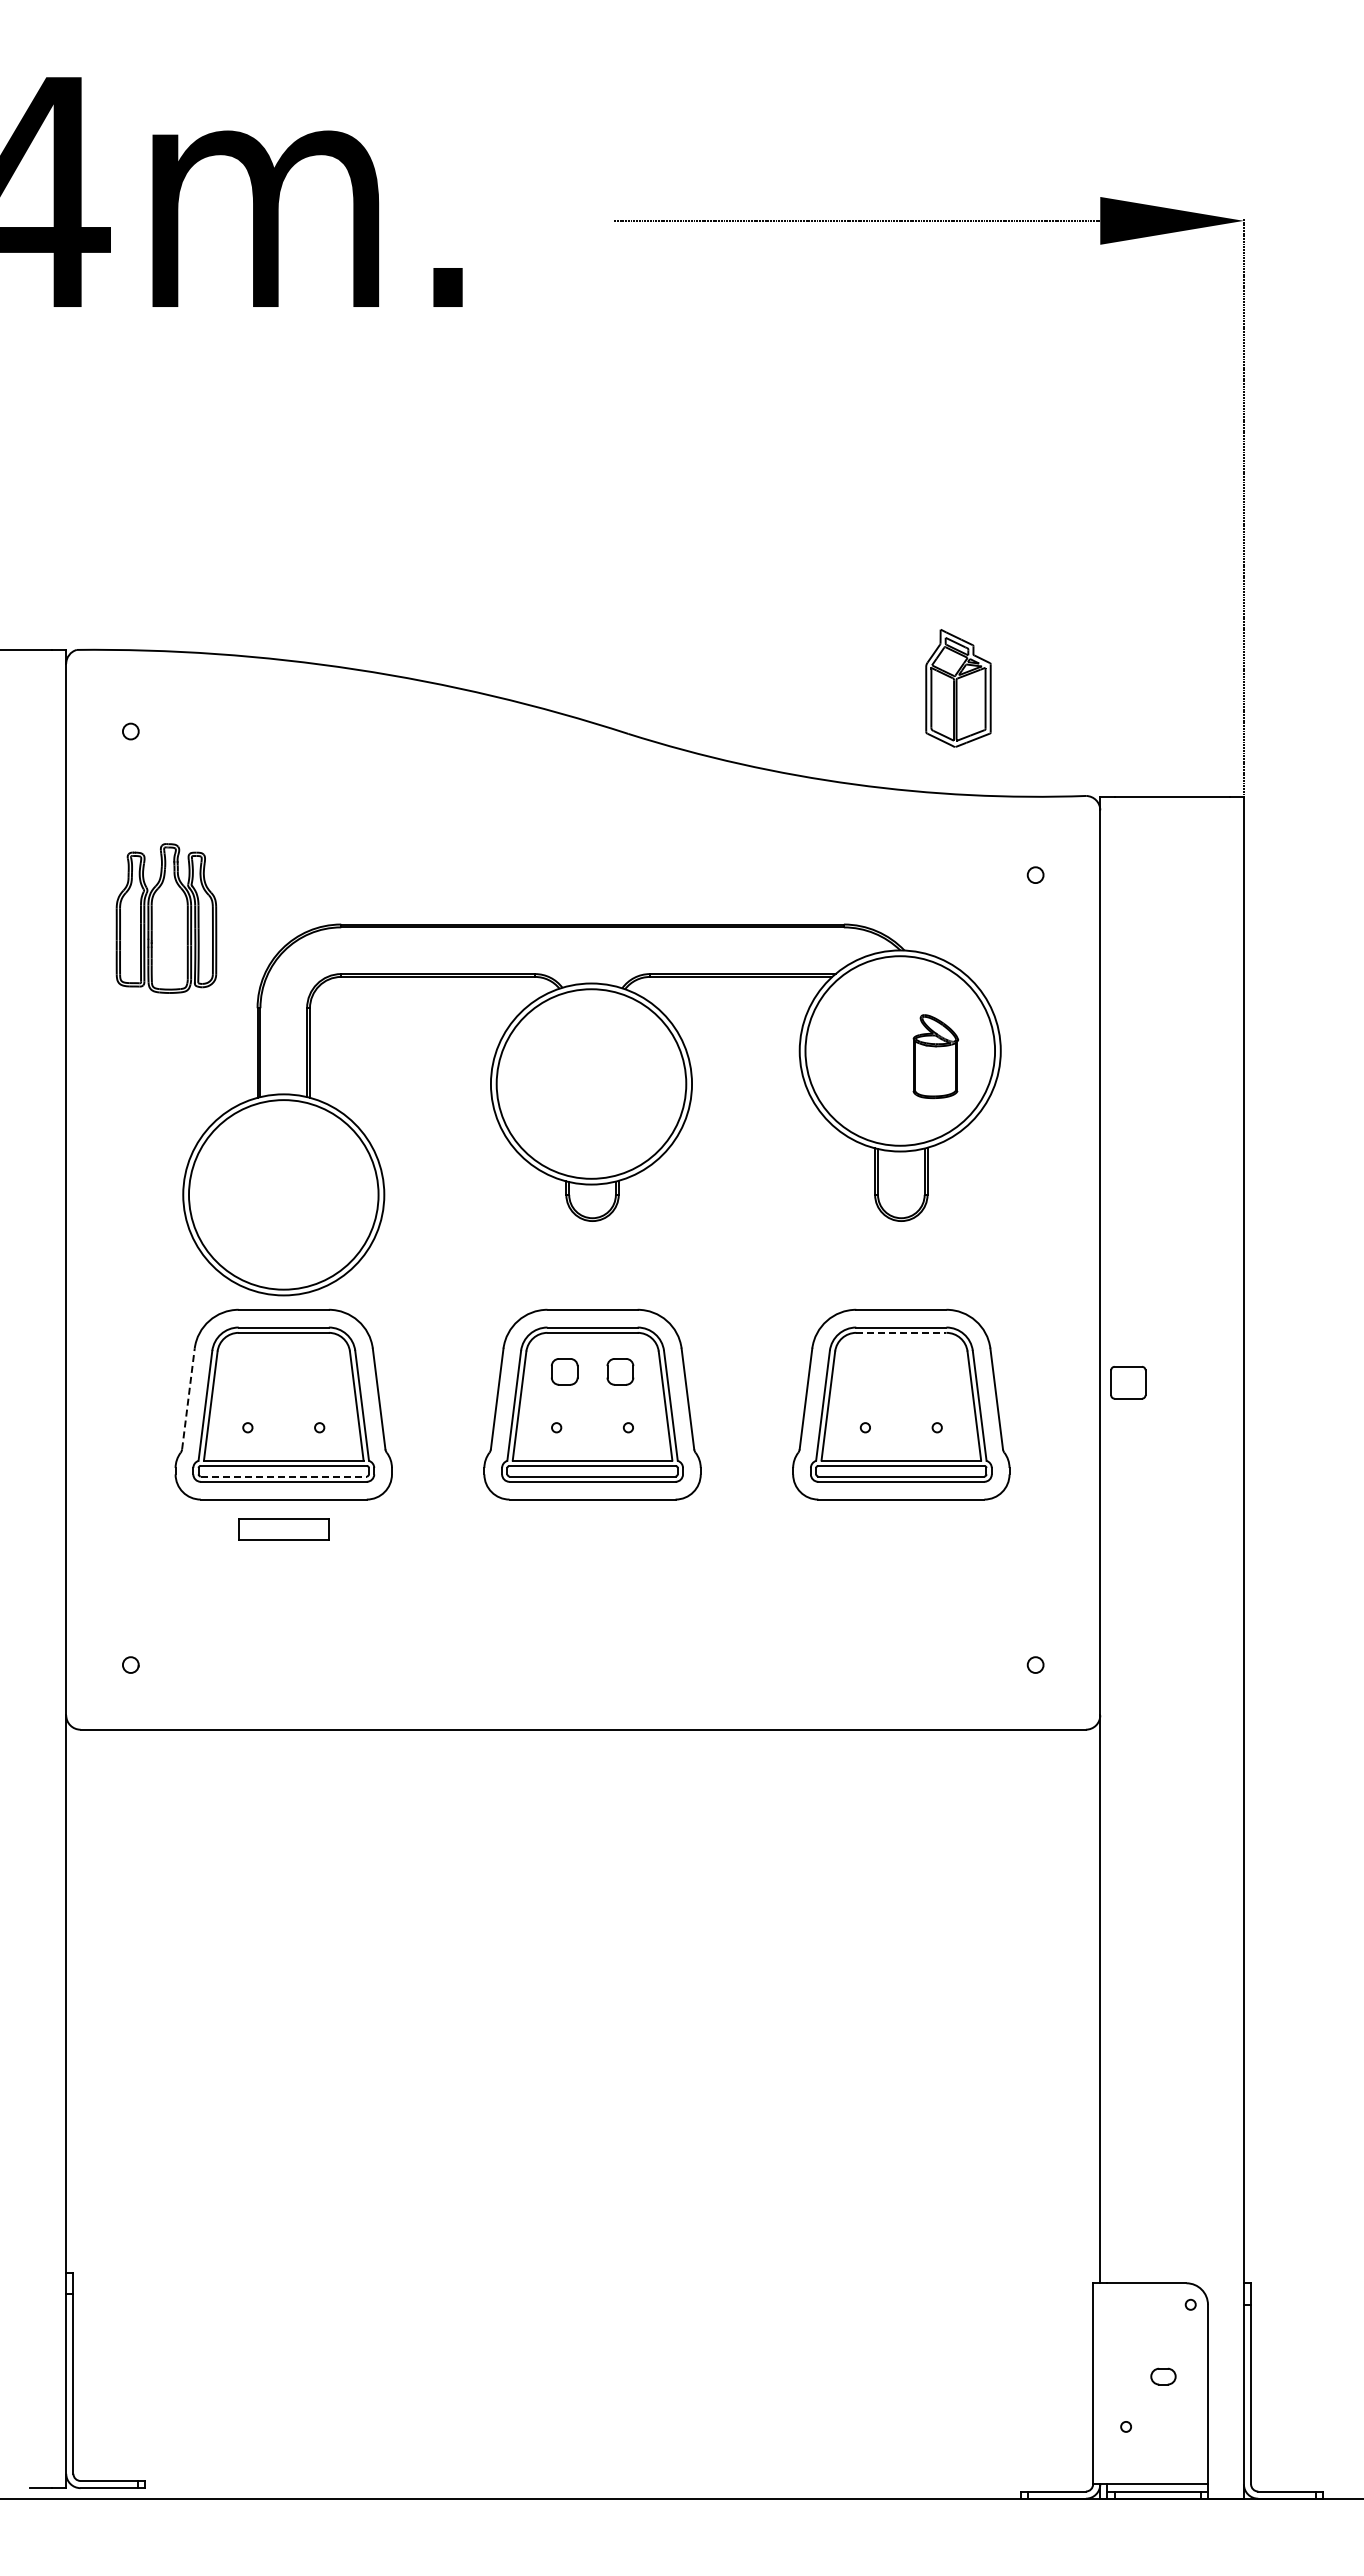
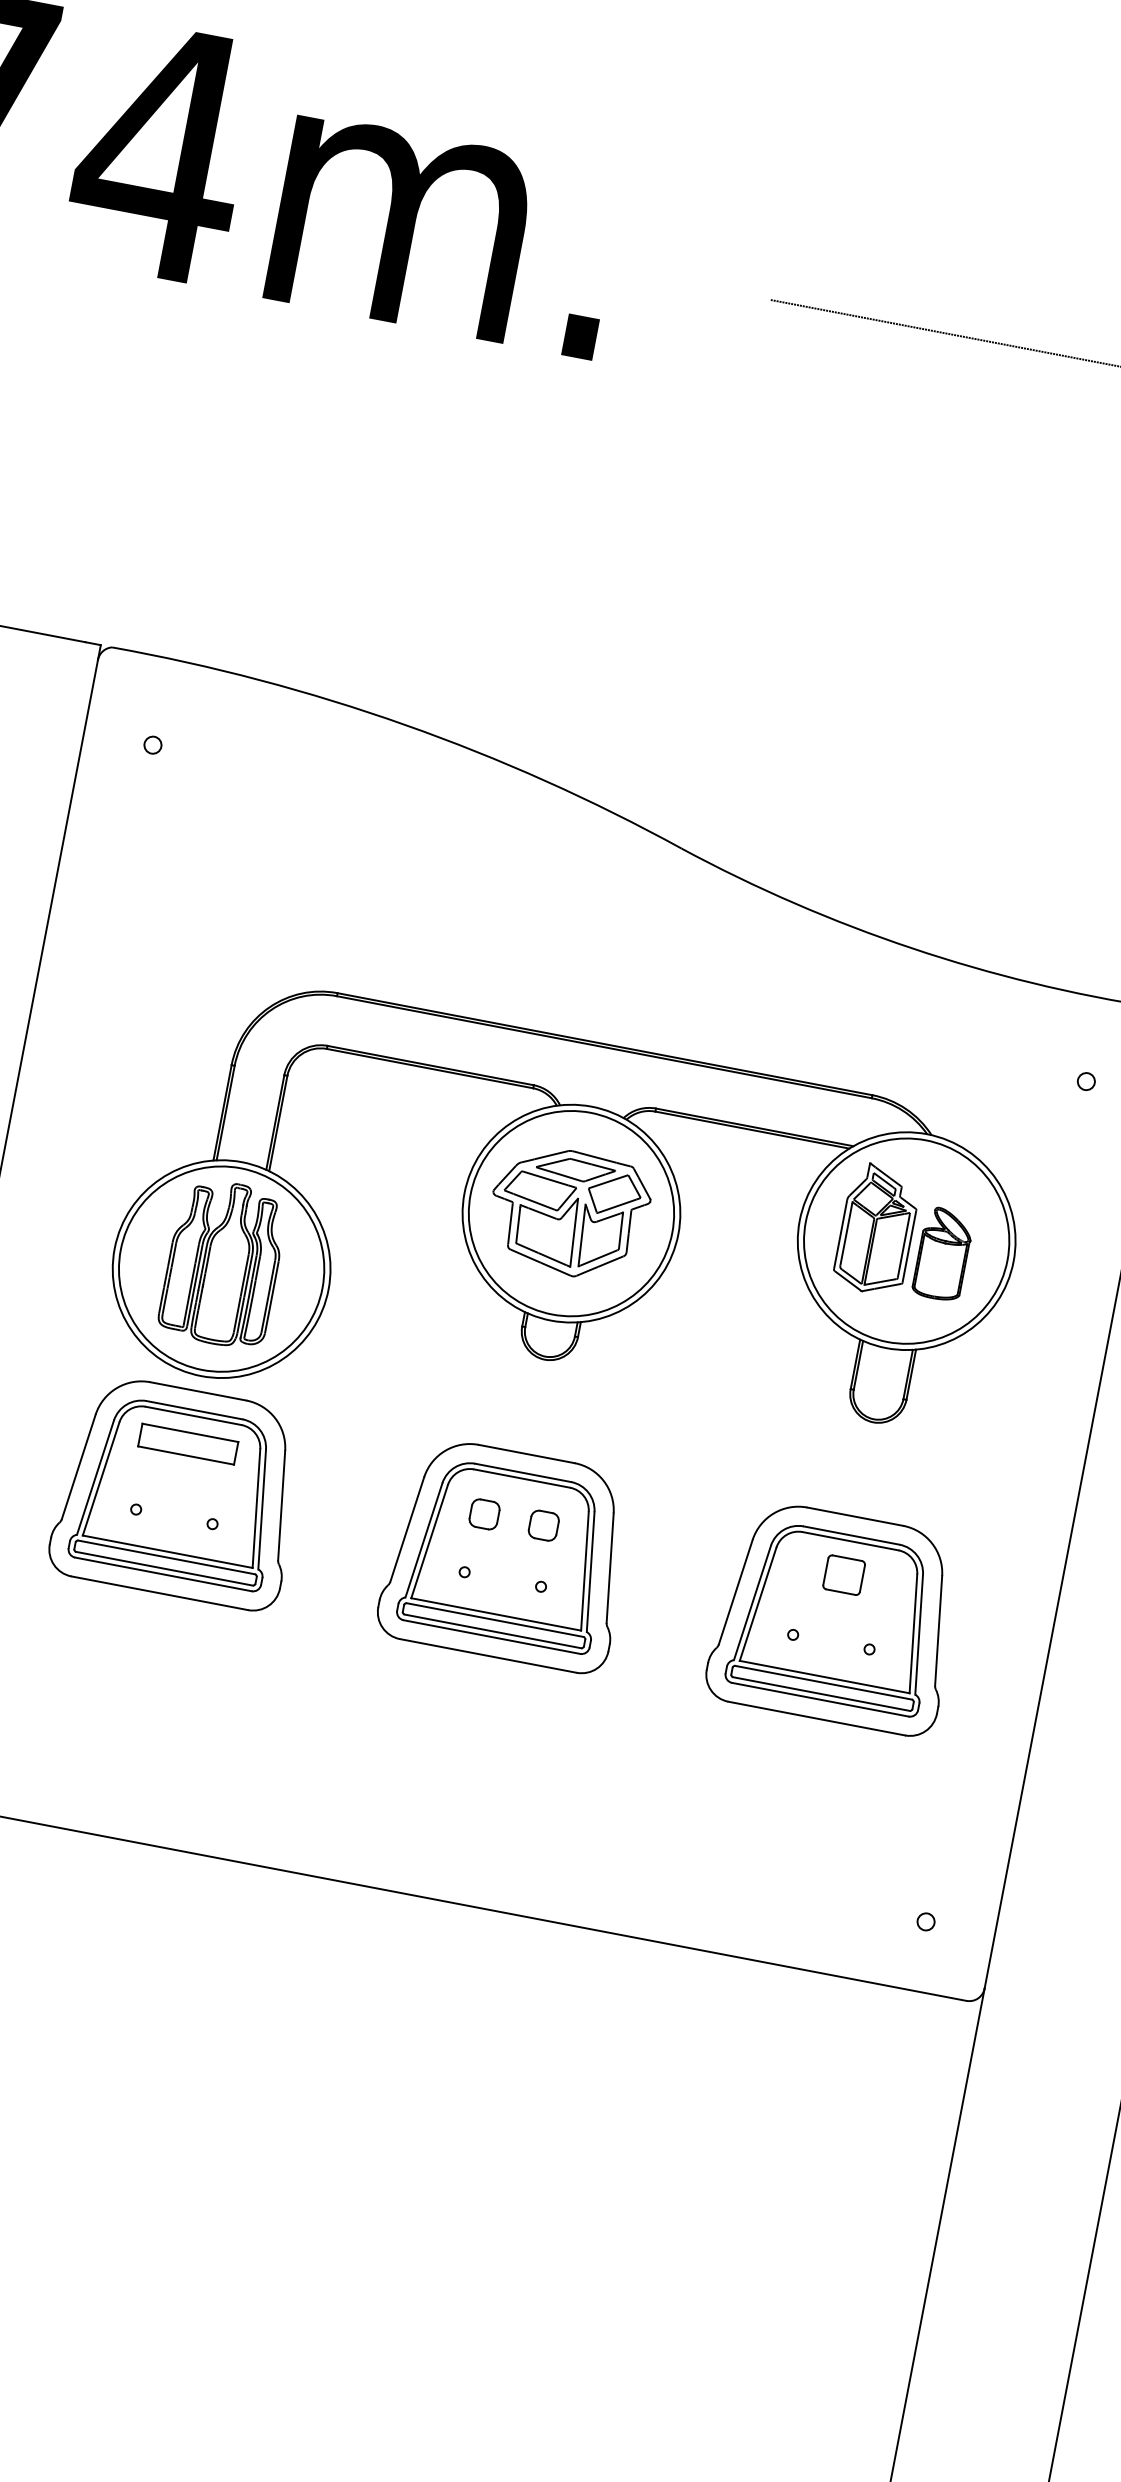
part: (958, 688) -> (877, 1229), moved
part: (166, 918) -> (223, 1263), moved
part: (588, 1083) -> (568, 1212), added
line: (901, 1332) -> (850, 1540), dashed -> solid
part: (1128, 1382) -> (844, 1574), moved
line: (188, 1398) -> (78, 1466), dashed -> solid
line: (284, 1476) -> (165, 1568), dashed -> solid
part: (283, 1529) -> (187, 1444), moved

